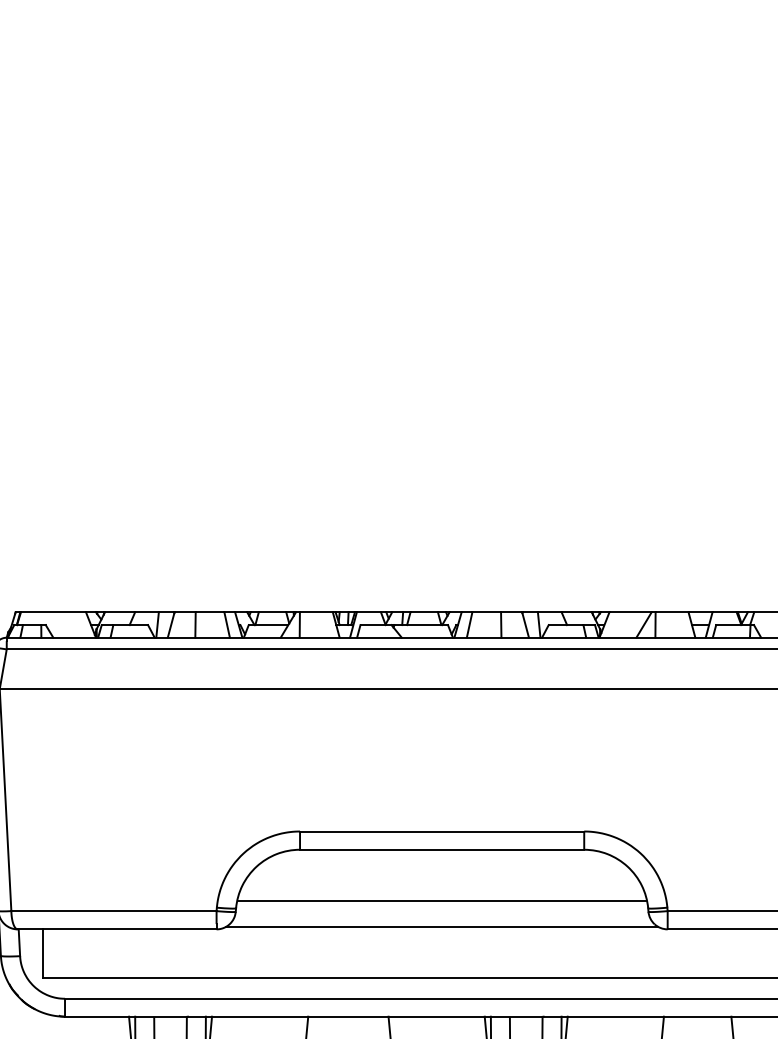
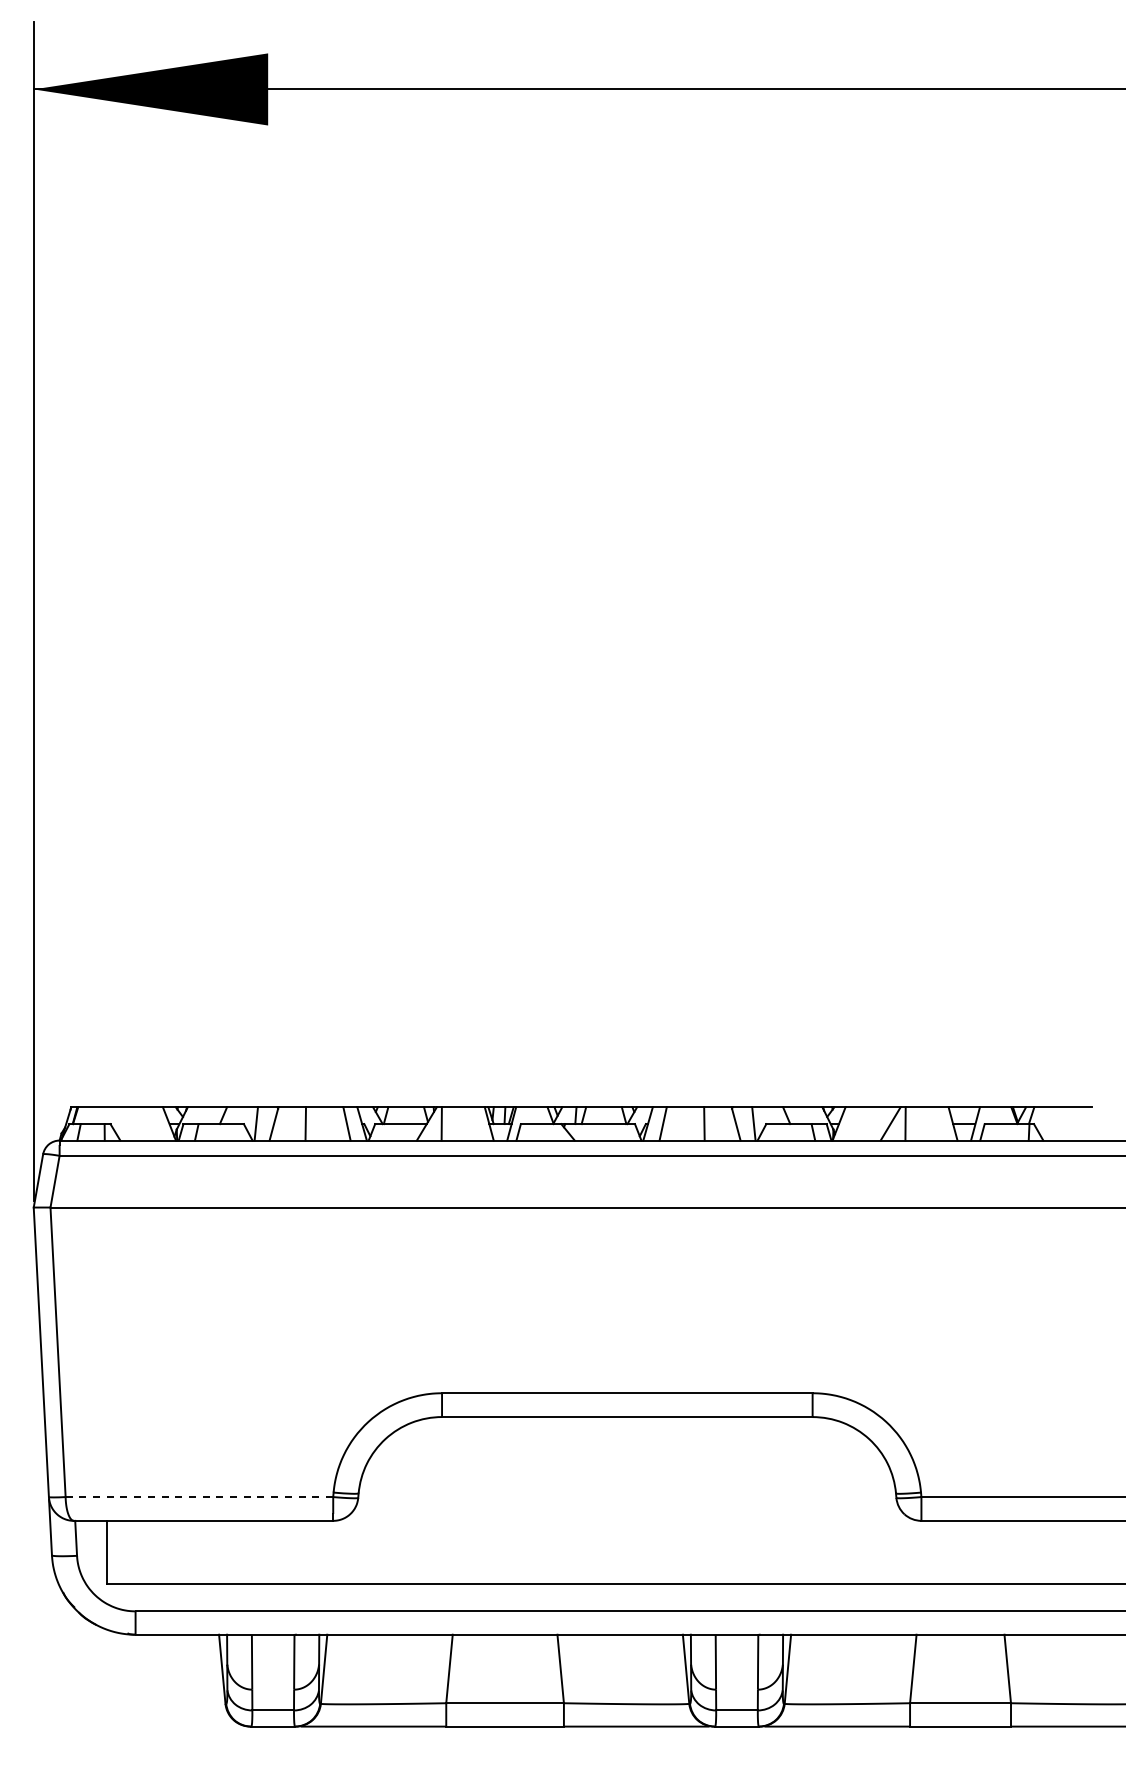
line: (442, 901) -> (627, 1484), removed
line: (114, 911) -> (199, 1497), solid -> dashed
line: (441, 926) -> (626, 1517), removed

